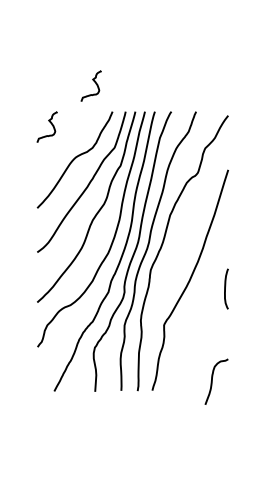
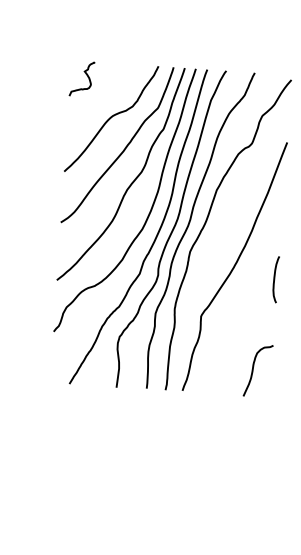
curve: (93, 81) -> (138, 30), removed
curve: (212, 381) -> (253, 370), moved

